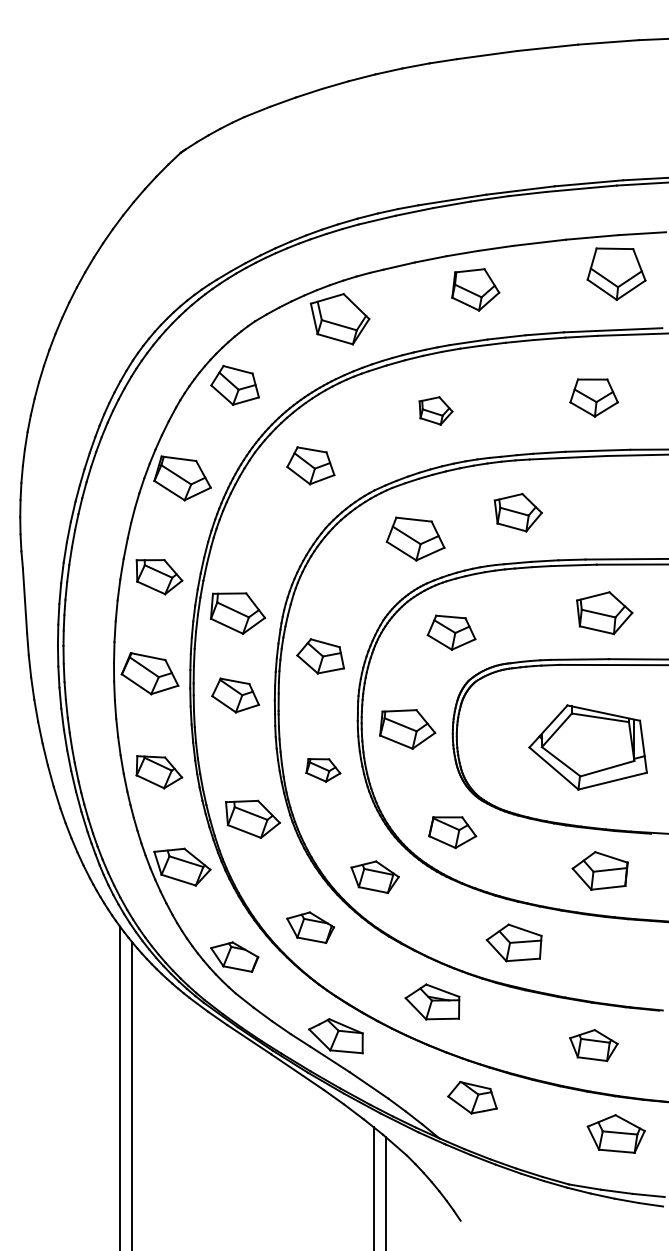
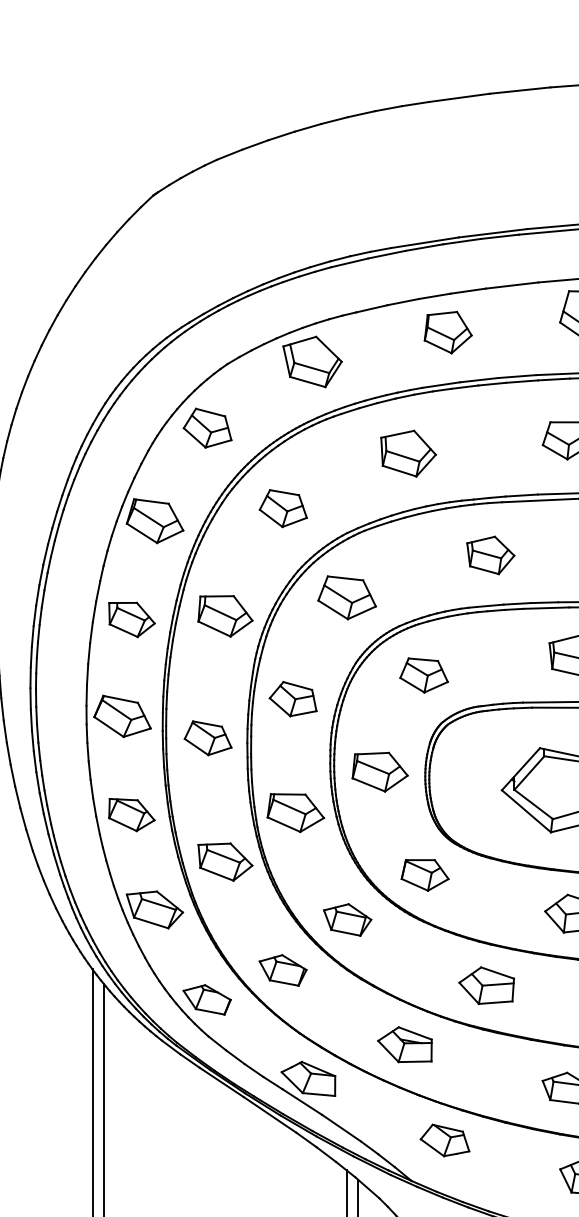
part: (435, 410) -> (407, 453), size x1.67
part: (415, 538) -> (346, 597), moved
part: (238, 613) -> (225, 616), moved
part: (323, 770) -> (295, 813), size x1.67

